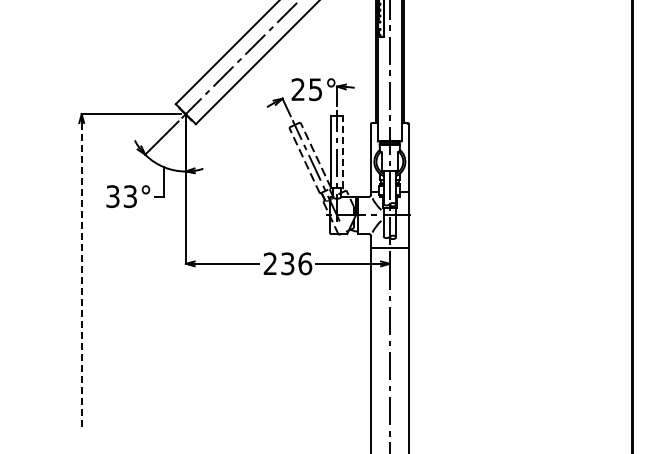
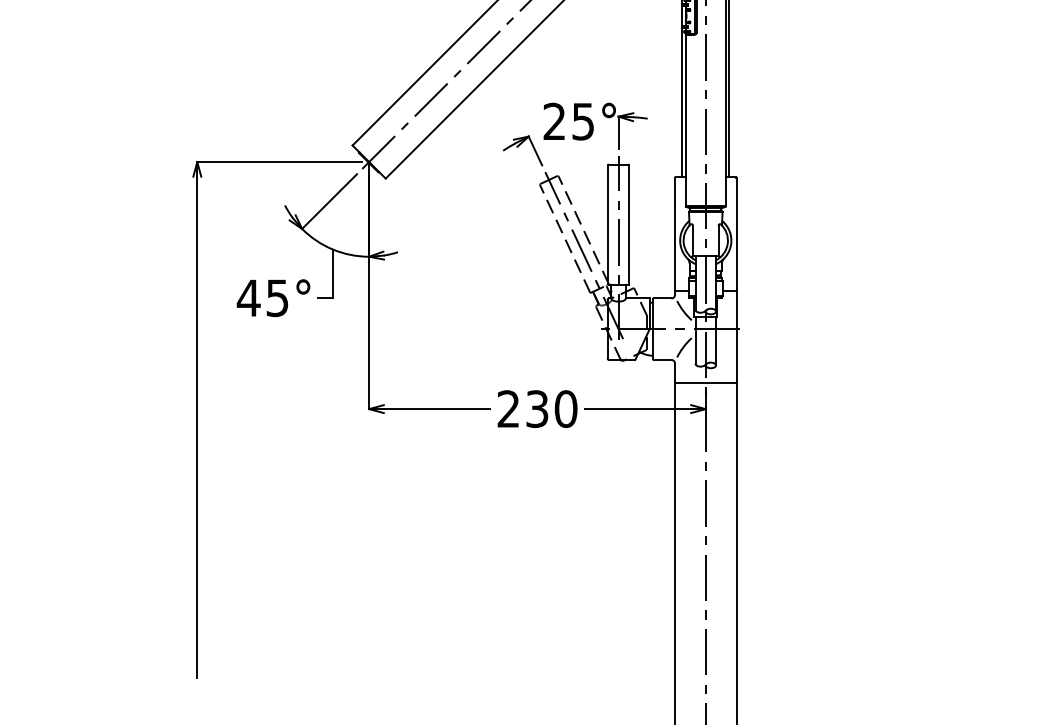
line: (343, 151) -> (629, 223), dashed -> solid
text: (120, 196) -> (261, 297), 33° -> 45°
text: (305, 263) -> (566, 408), 236 -> 230
line: (81, 274) -> (196, 426), dashed -> solid

